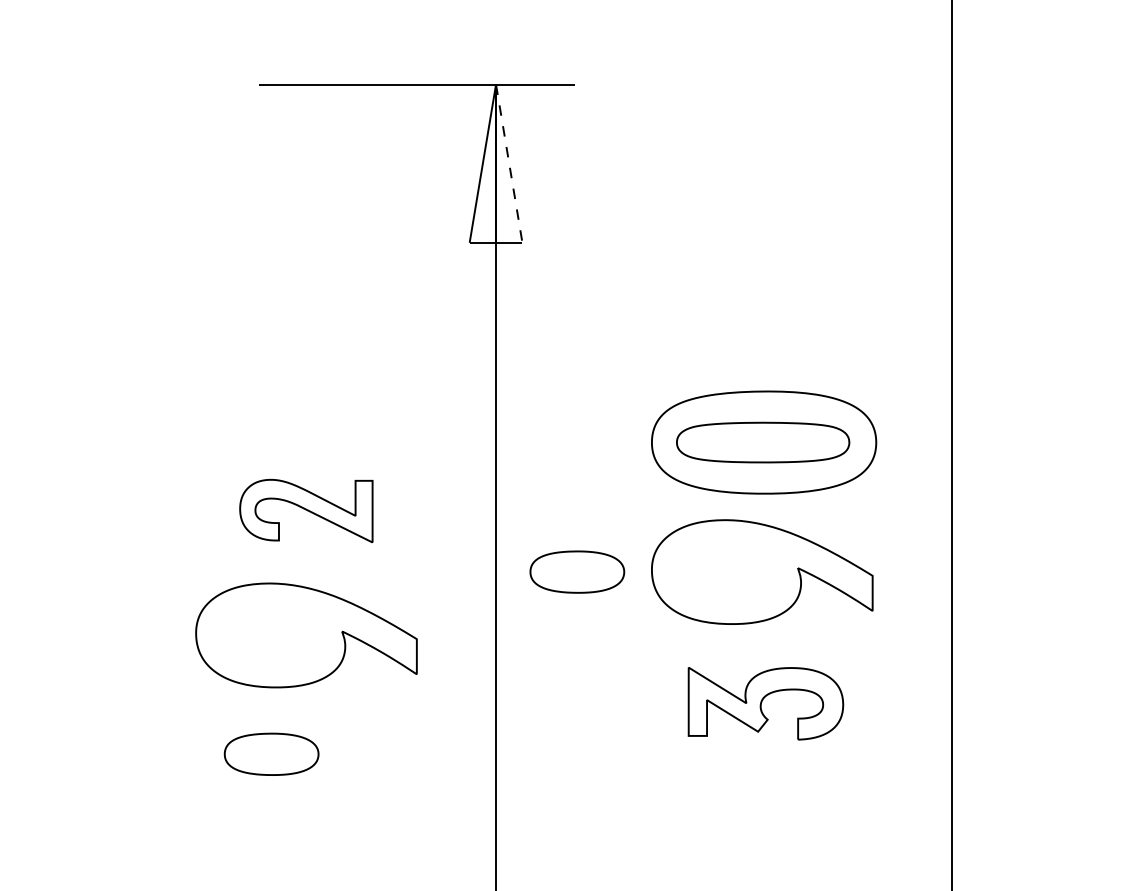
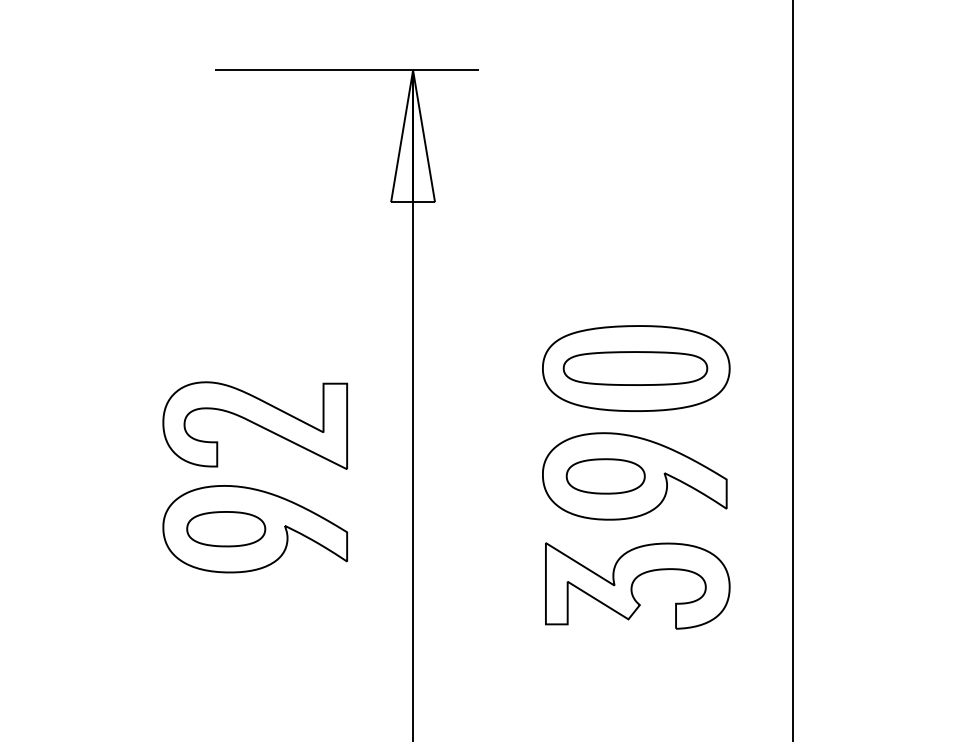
line: (509, 163) -> (424, 136), dashed -> solid
part: (305, 510) -> (254, 425), size x1.67
part: (577, 572) -> (605, 476), moved
part: (765, 703) -> (637, 585), size x1.43
part: (271, 754) -> (226, 529), moved

